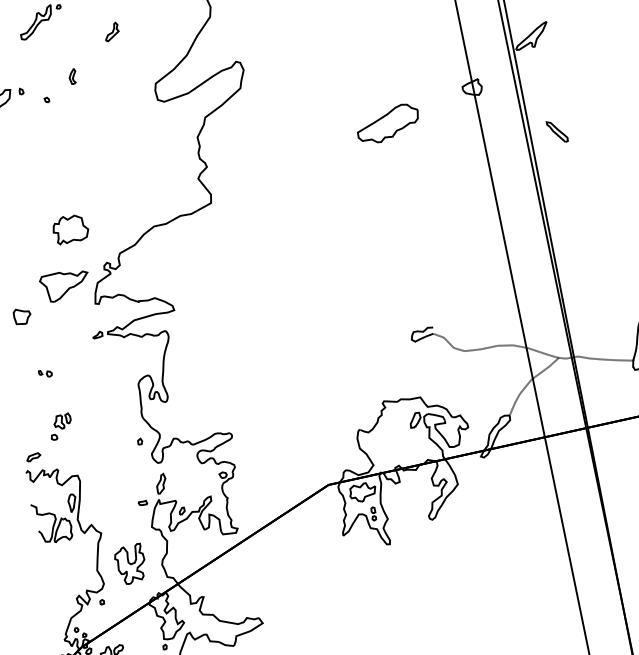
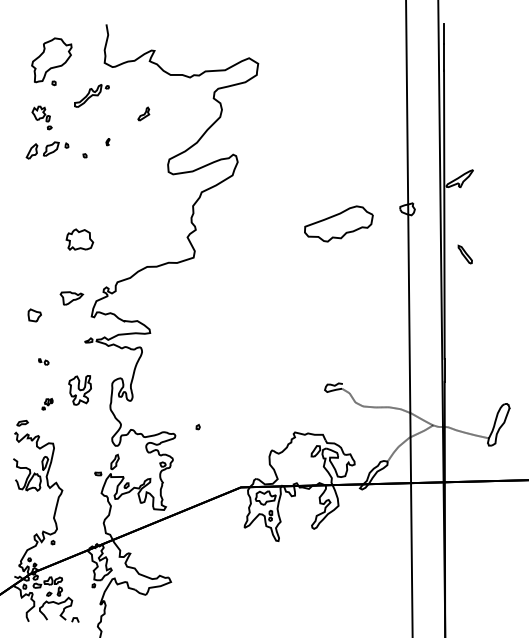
part: (72, 76) -> (107, 141), size x0.6
part: (387, 123) -> (338, 223), size x1.4
part: (70, 229) -> (79, 239), moved
part: (65, 285) -> (71, 298), size x0.6
part: (60, 427) -> (47, 404), size x0.6
part: (139, 441) -> (197, 426), moved
part: (130, 564) -> (79, 390), moved

